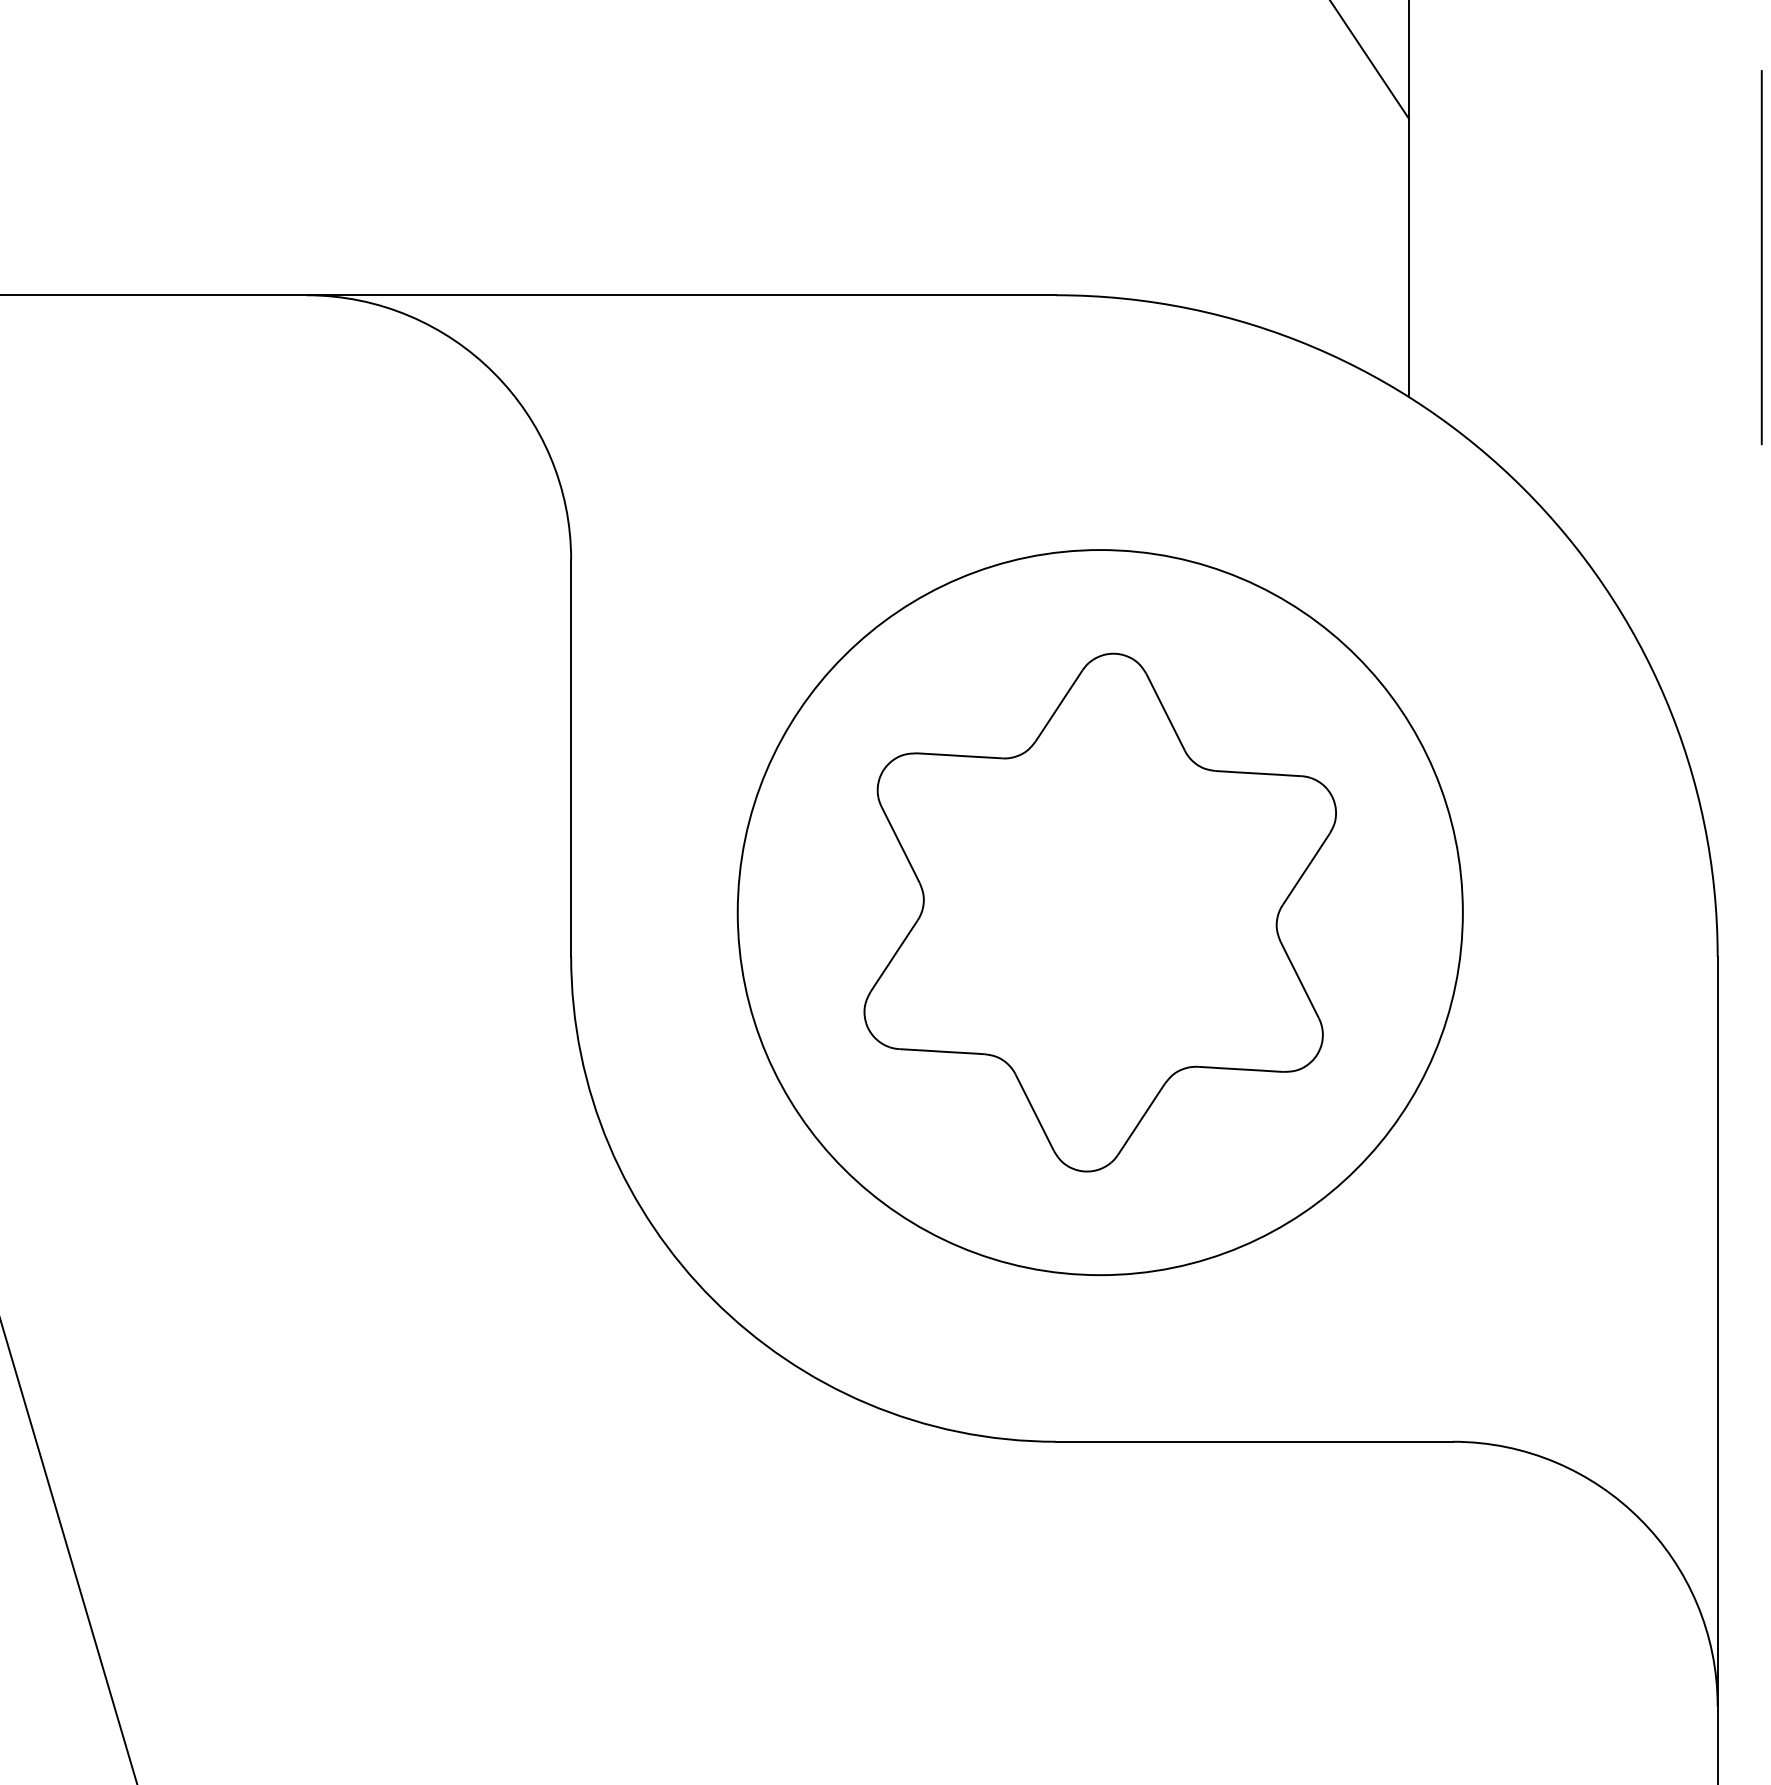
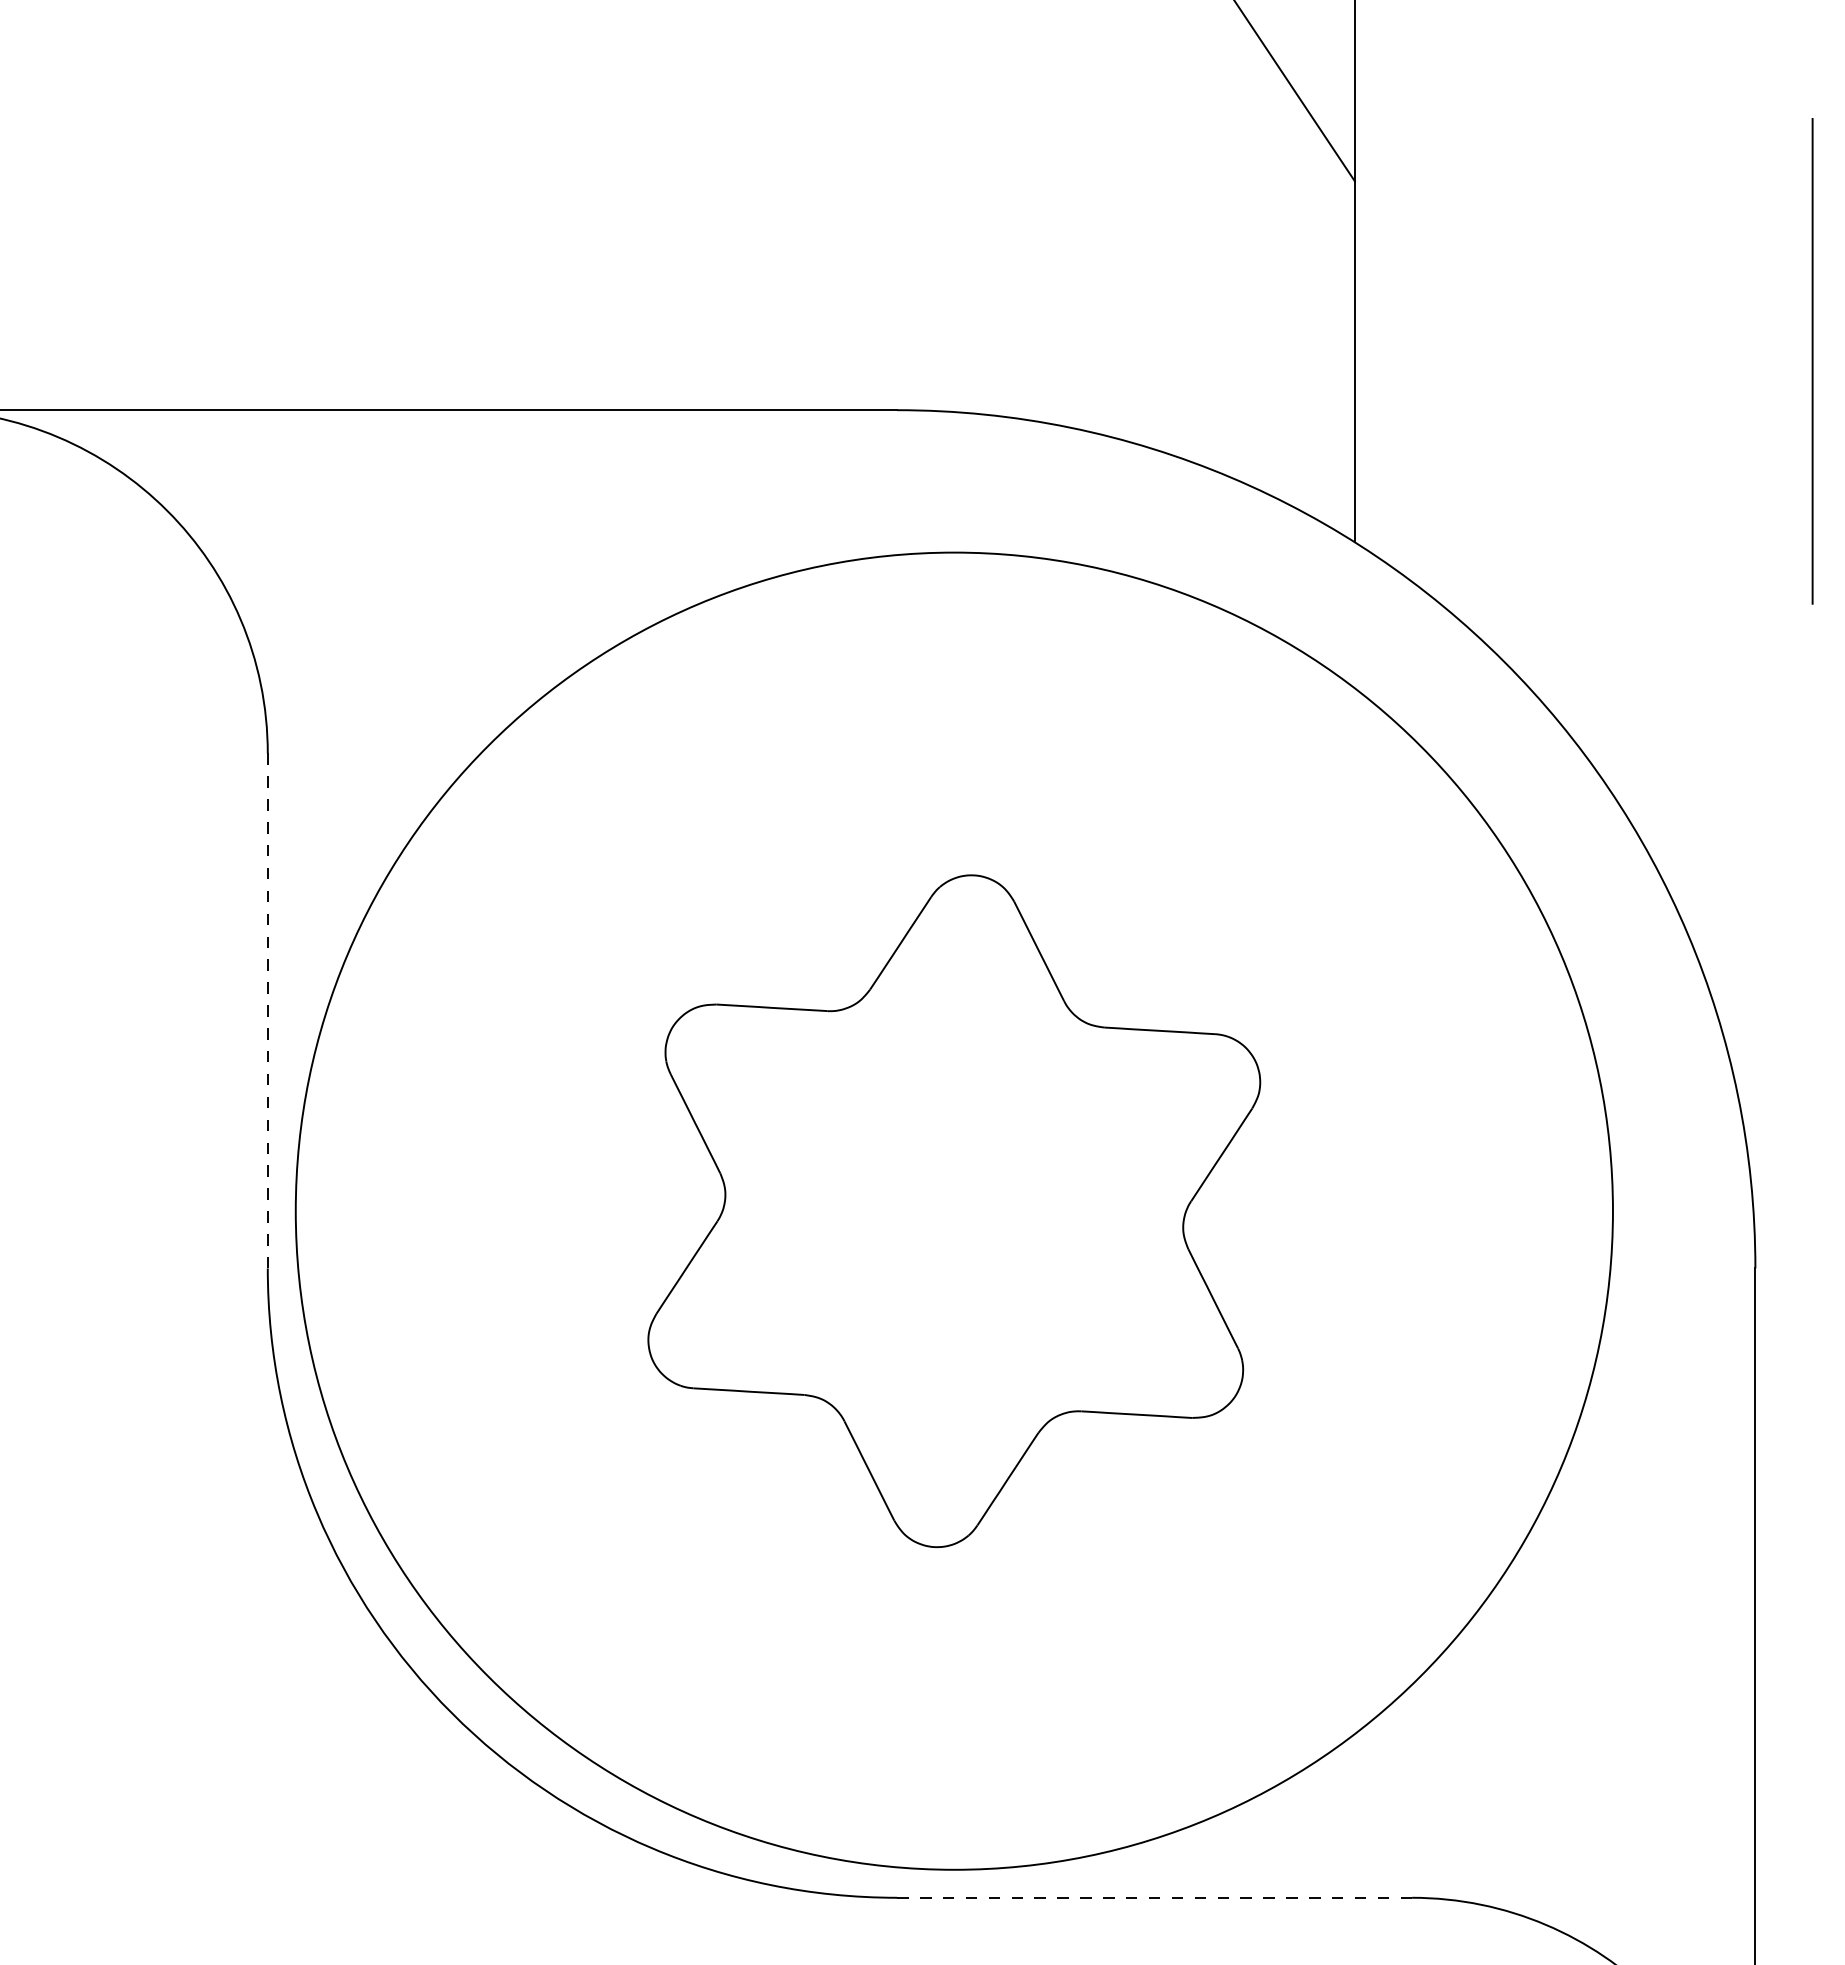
line: (571, 758) -> (268, 1011), solid -> dashed
circle: (1099, 912) -> (953, 1211), size x1.4
line: (1254, 1441) -> (1154, 1897), solid -> dashed

